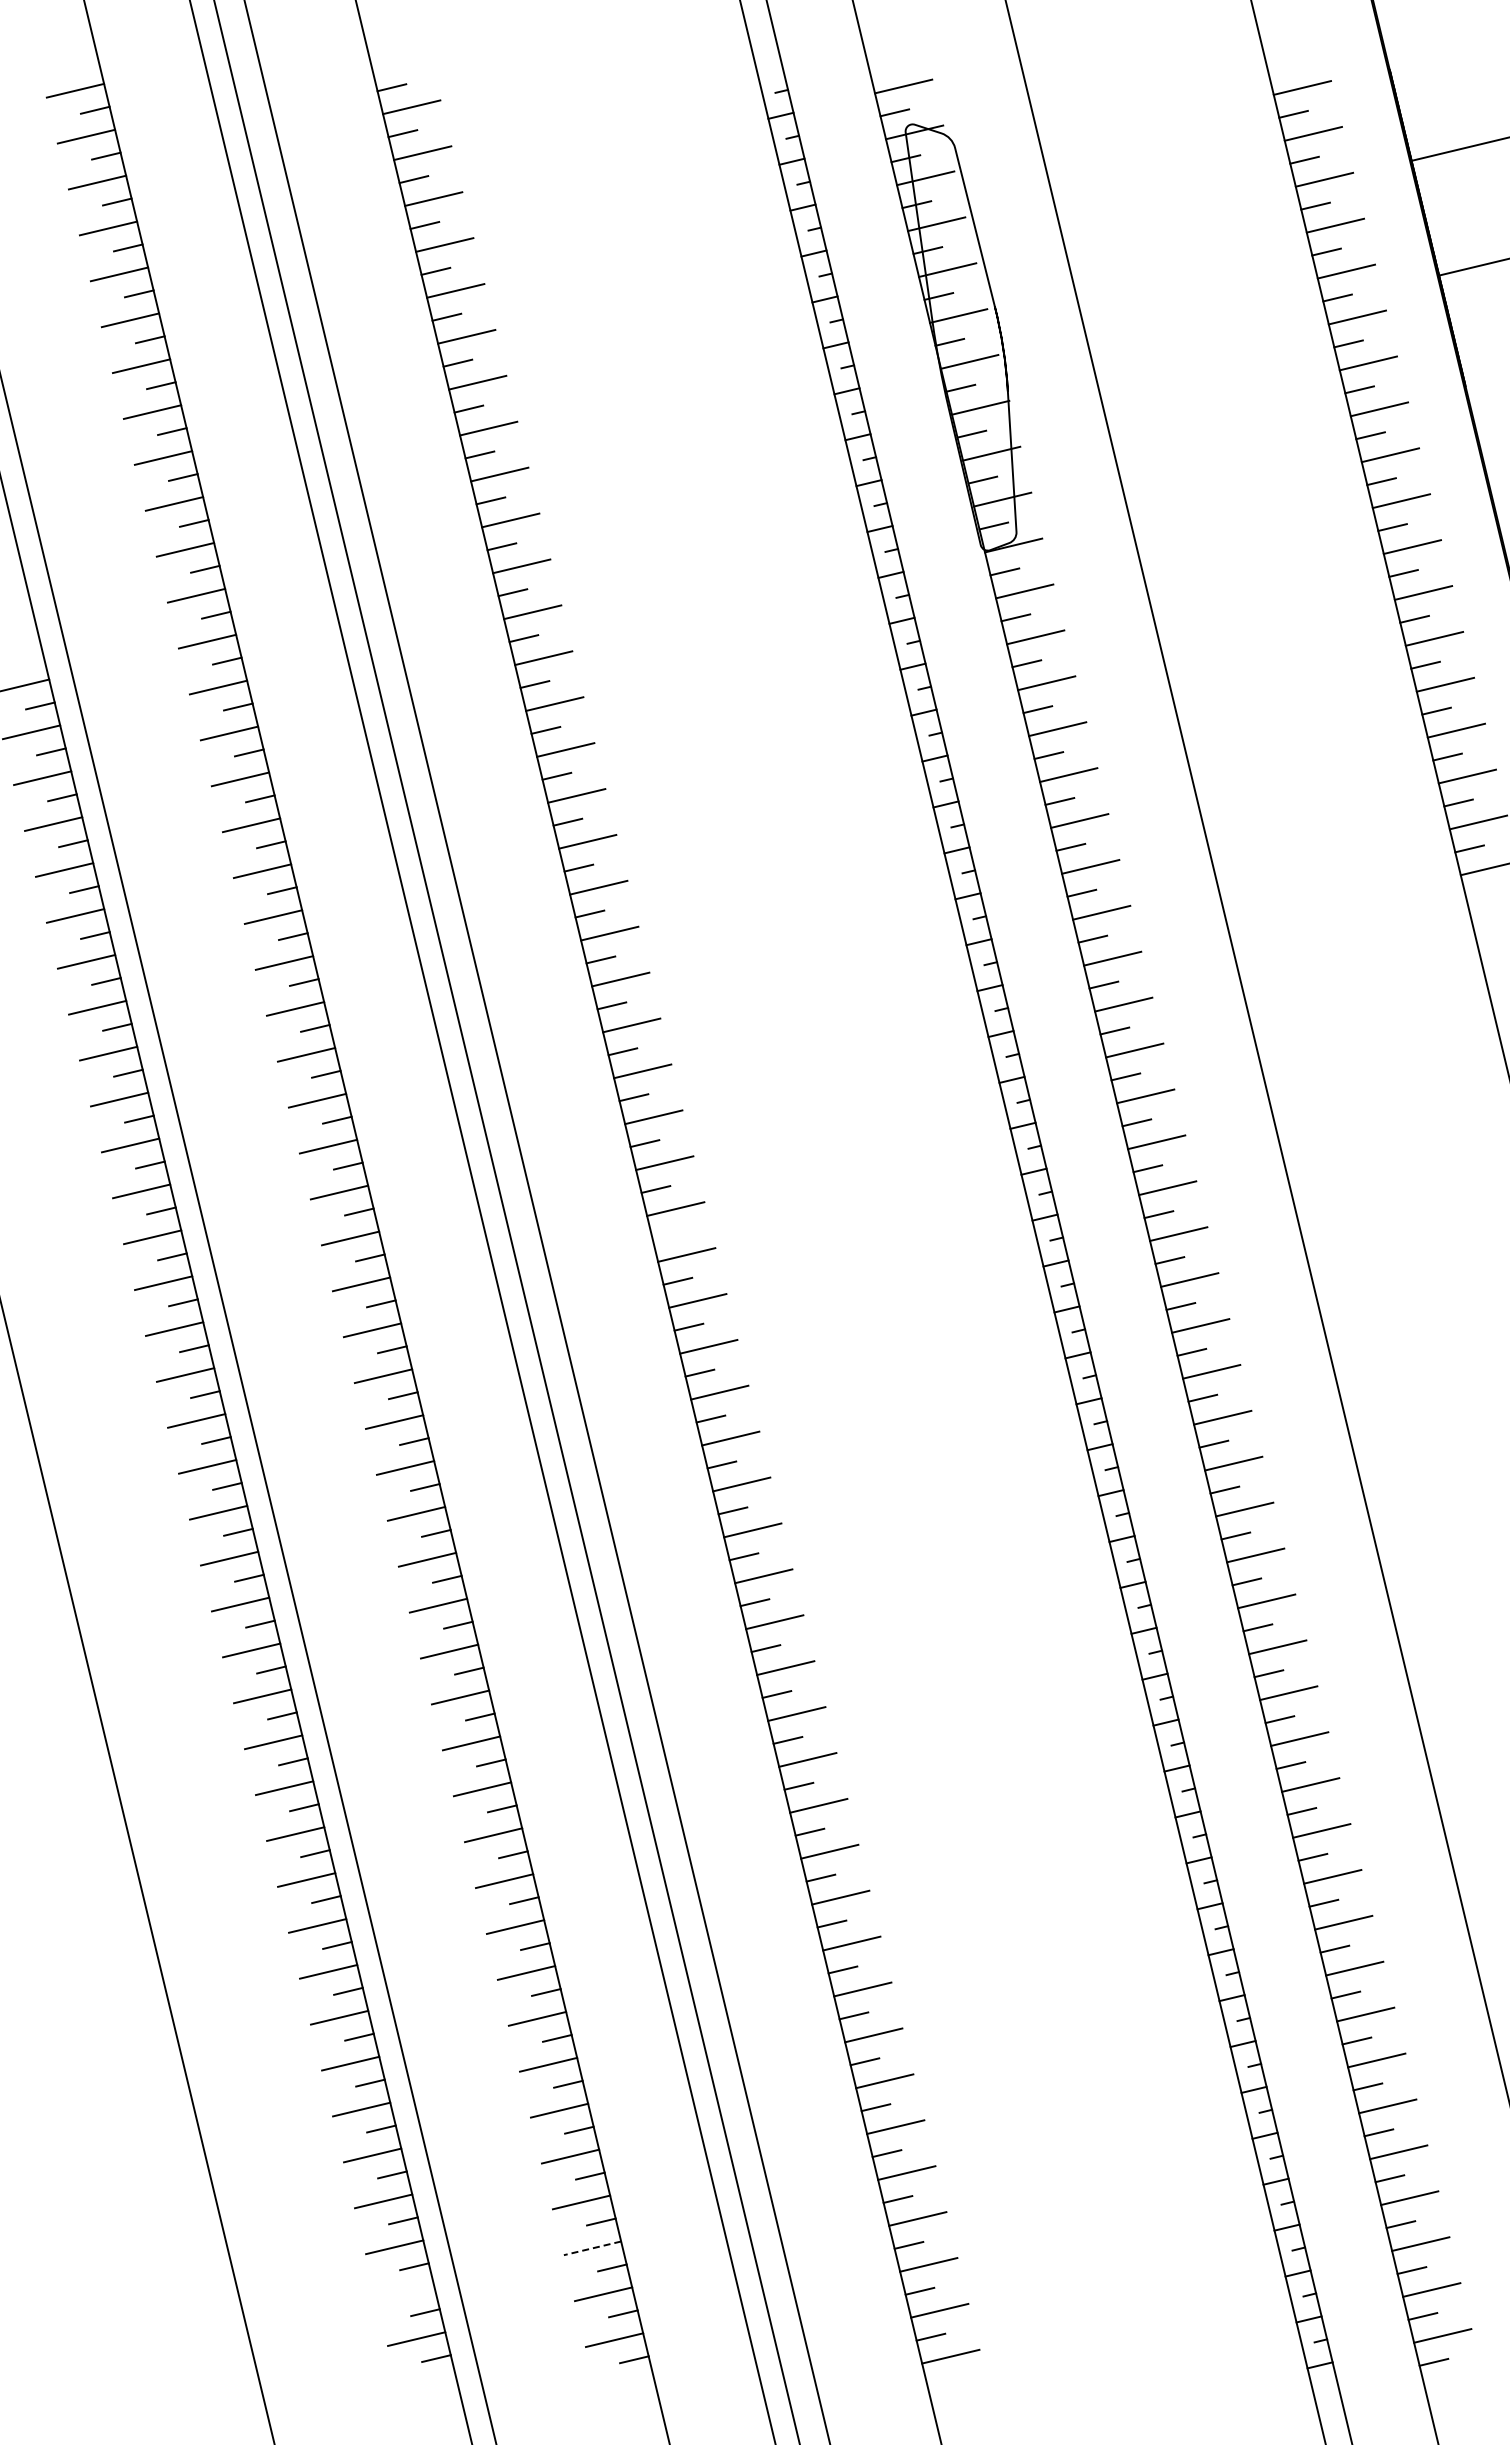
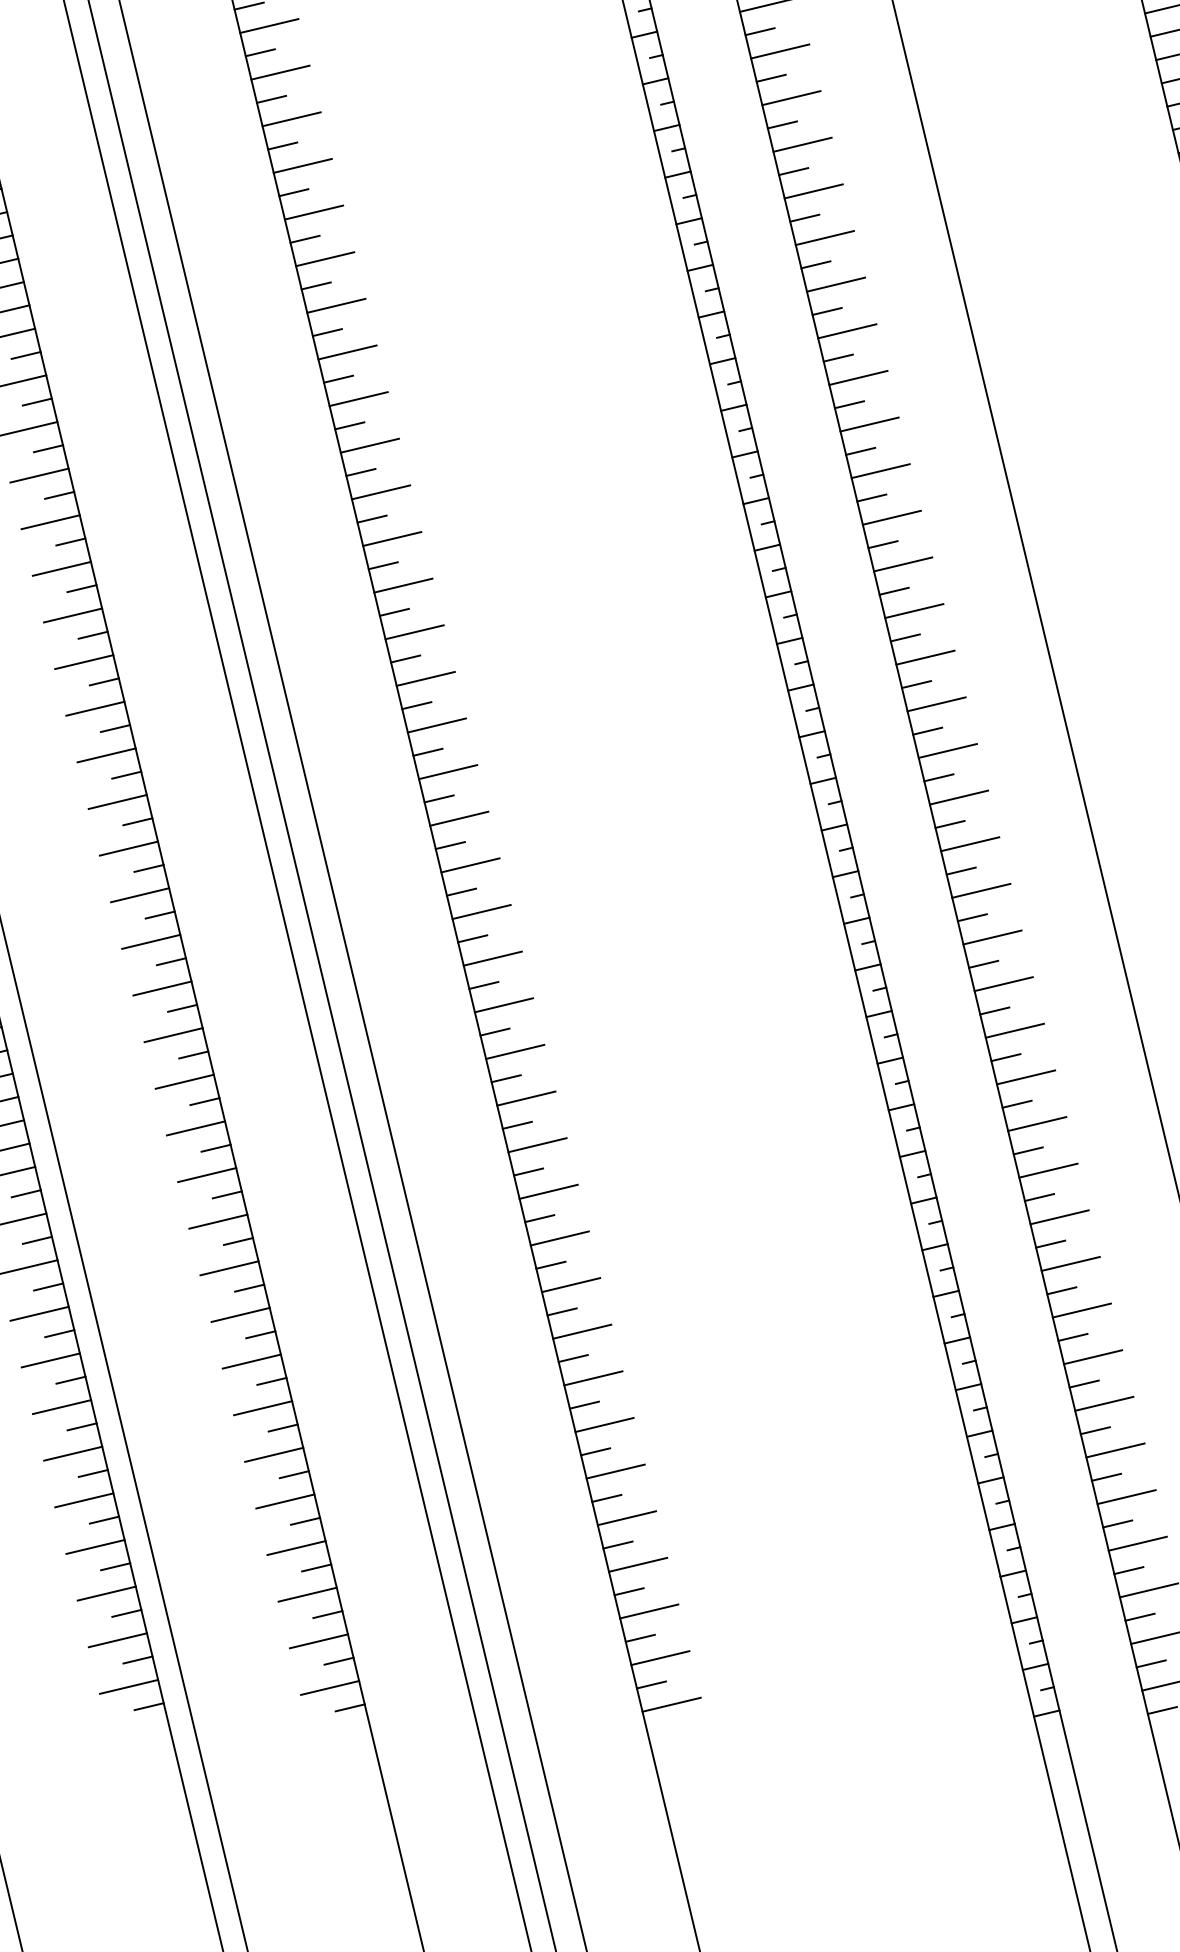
line: (666, 1234) -> (382, 564), added
line: (592, 2248) -> (307, 1594), dashed -> solid
line: (405, 2293) -> (117, 1640), added

